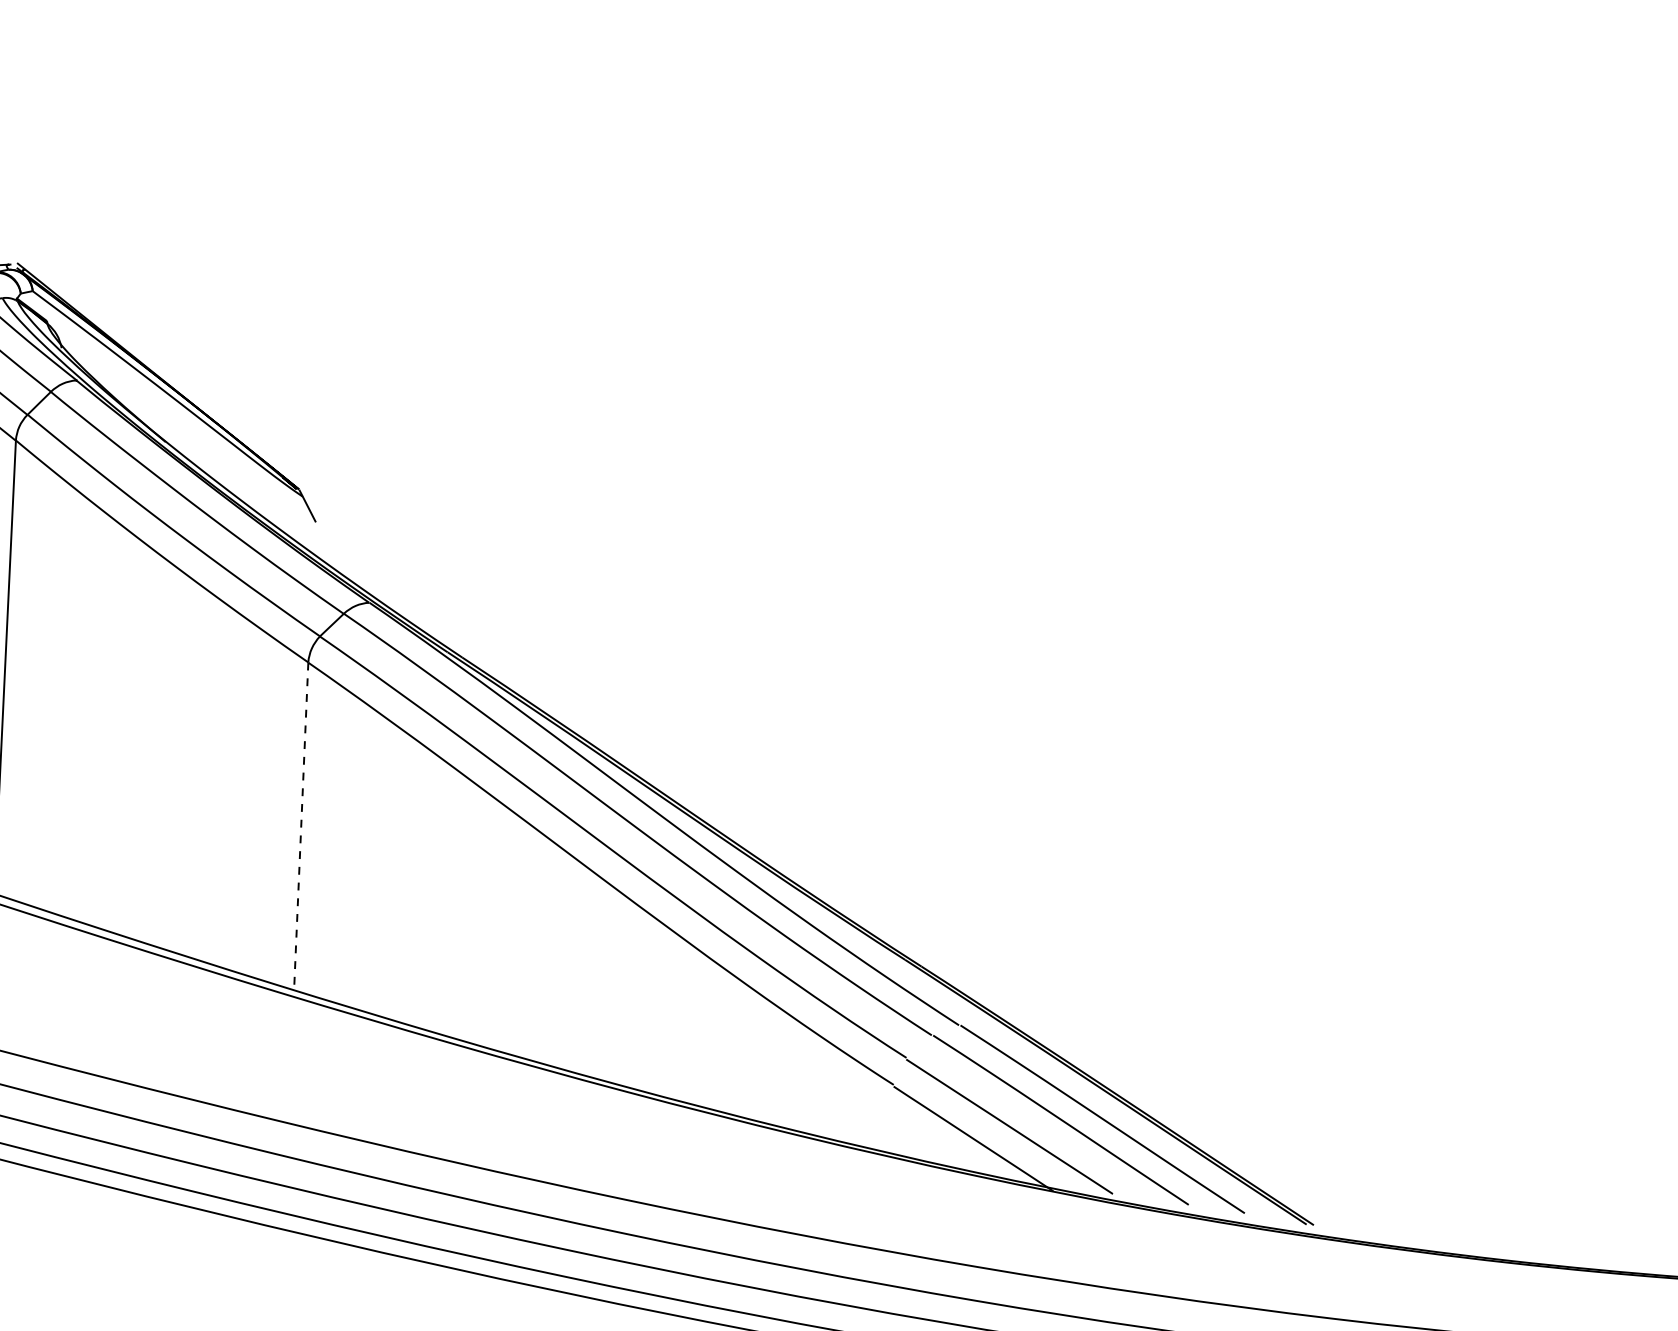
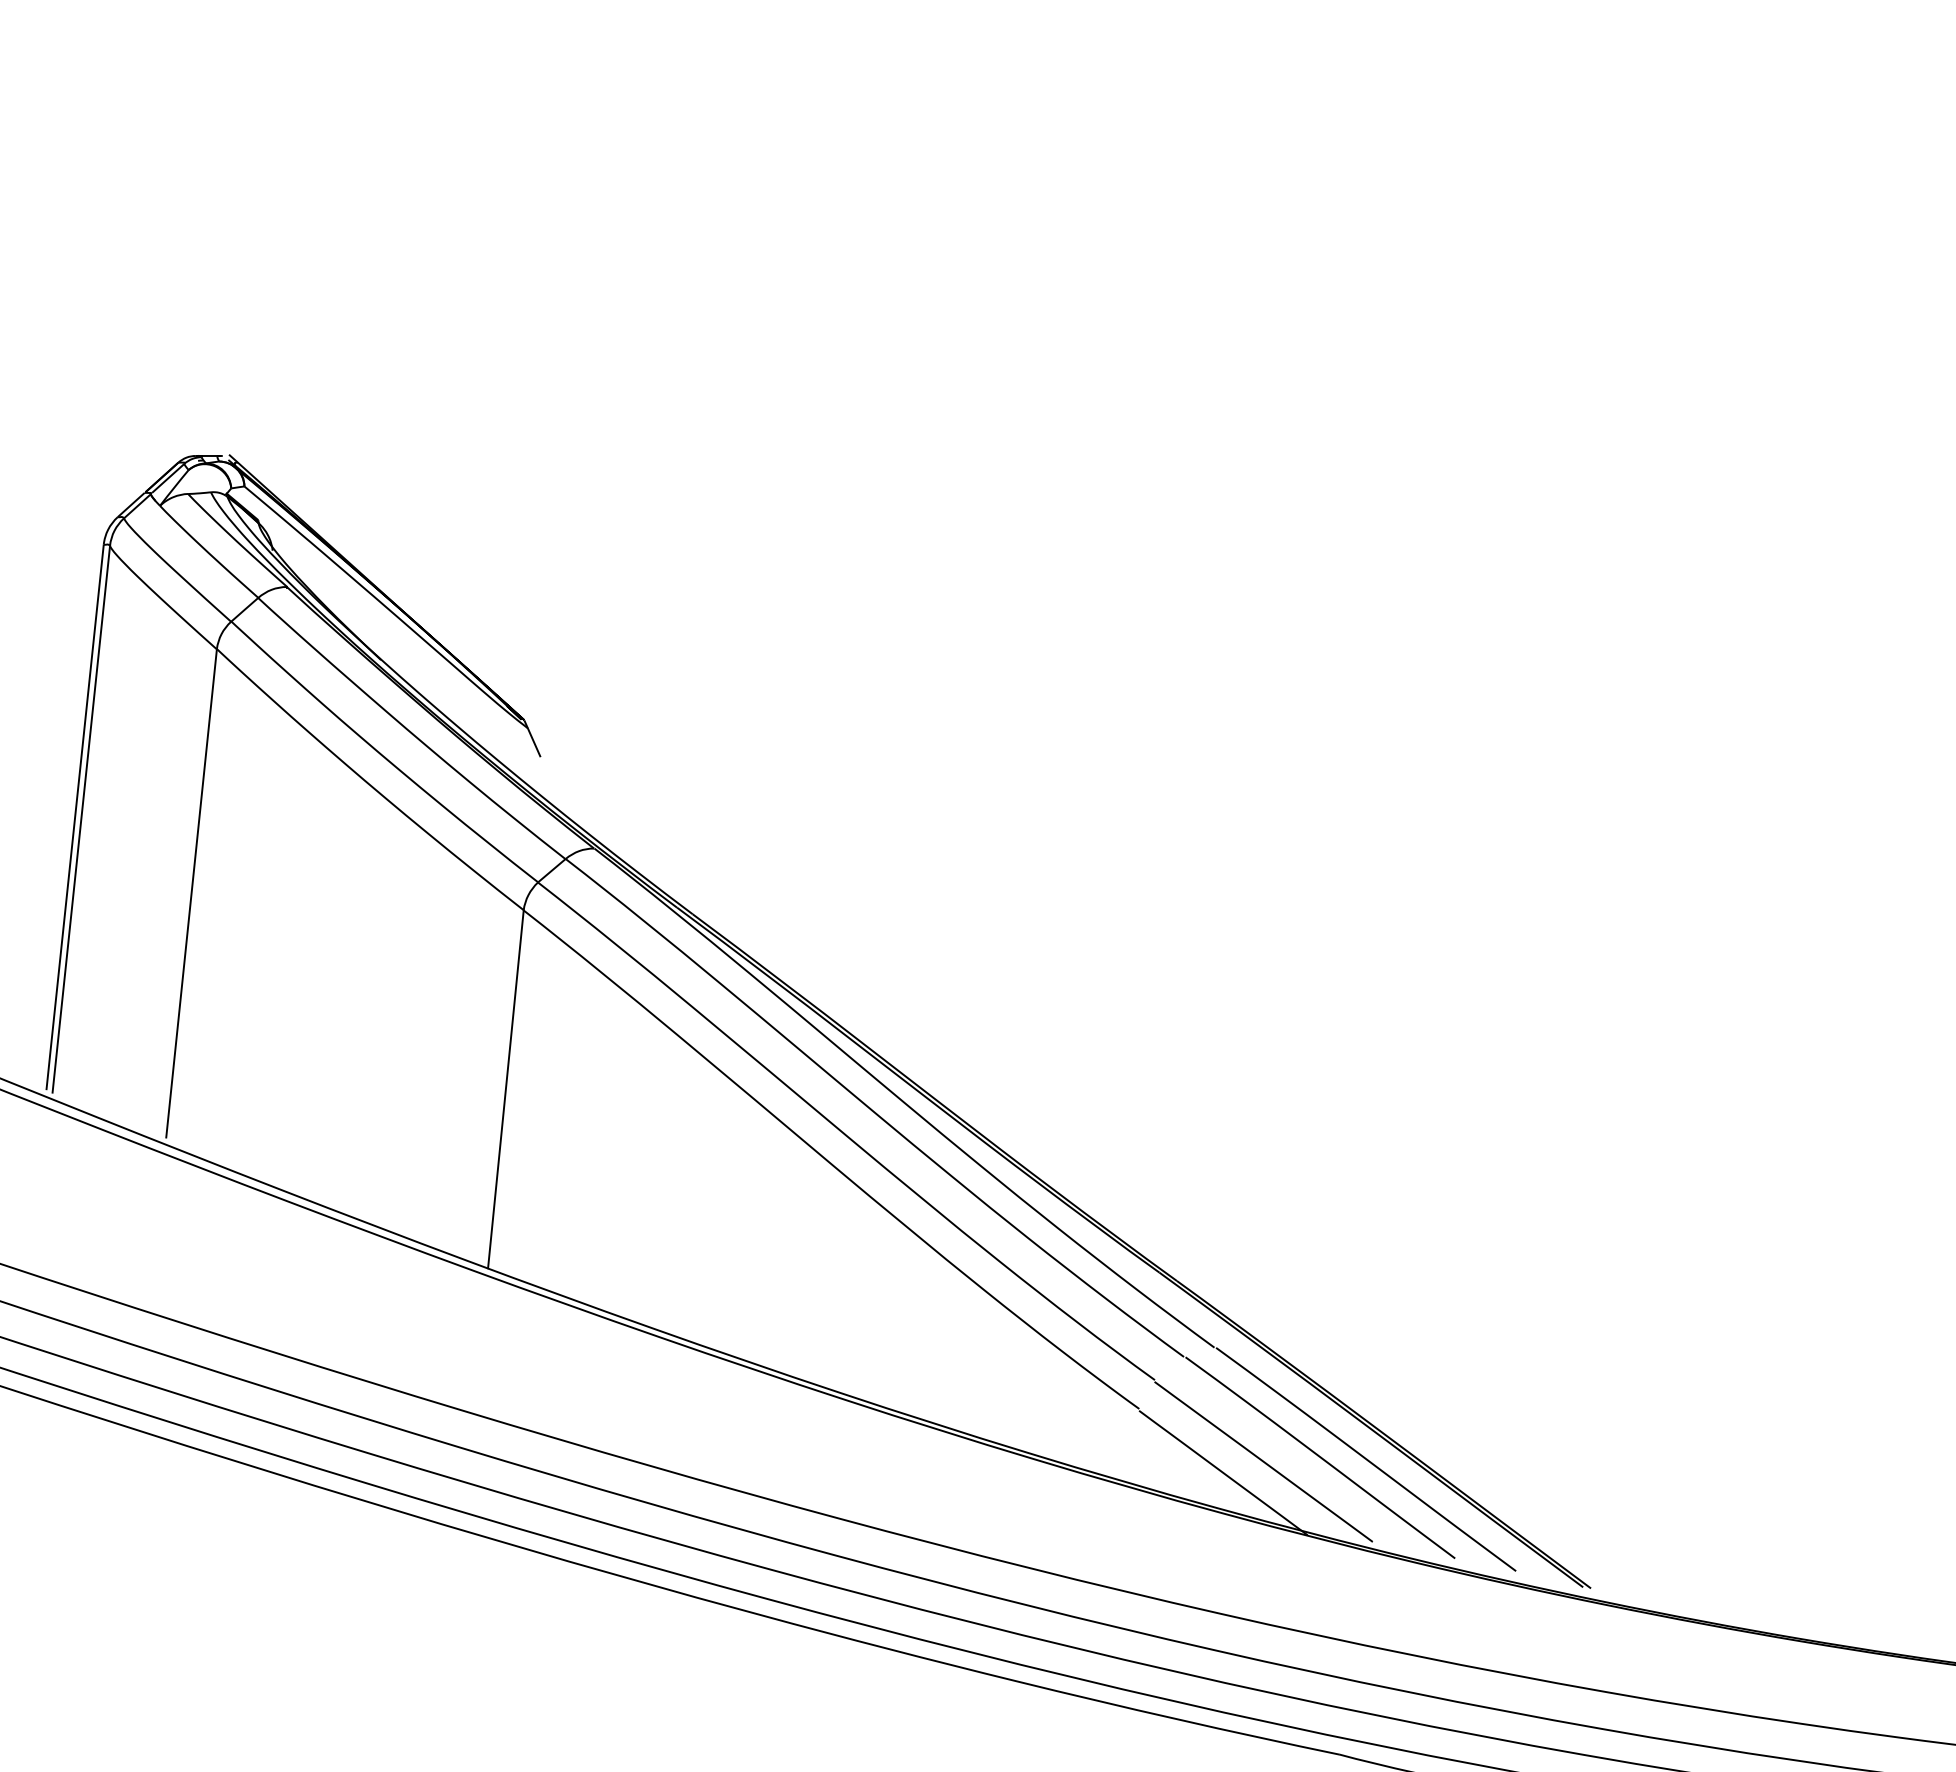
line: (300, 826) -> (505, 1089), dashed -> solid

